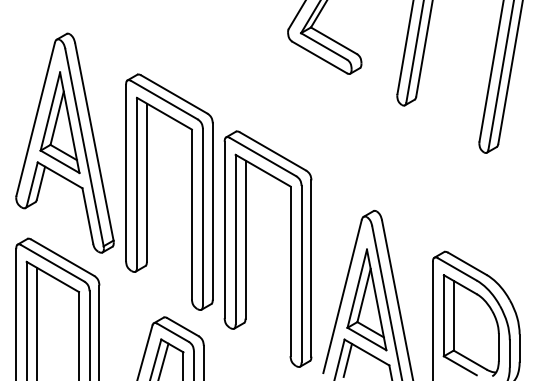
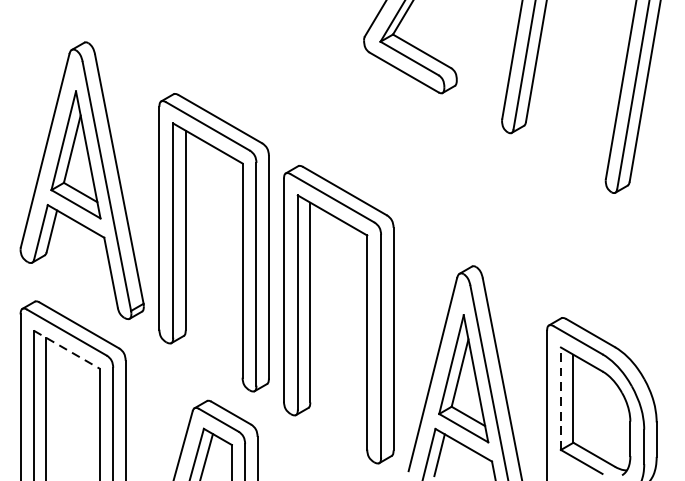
line: (53, 277) -> (67, 350), solid -> dashed
line: (443, 315) -> (560, 398), solid -> dashed

